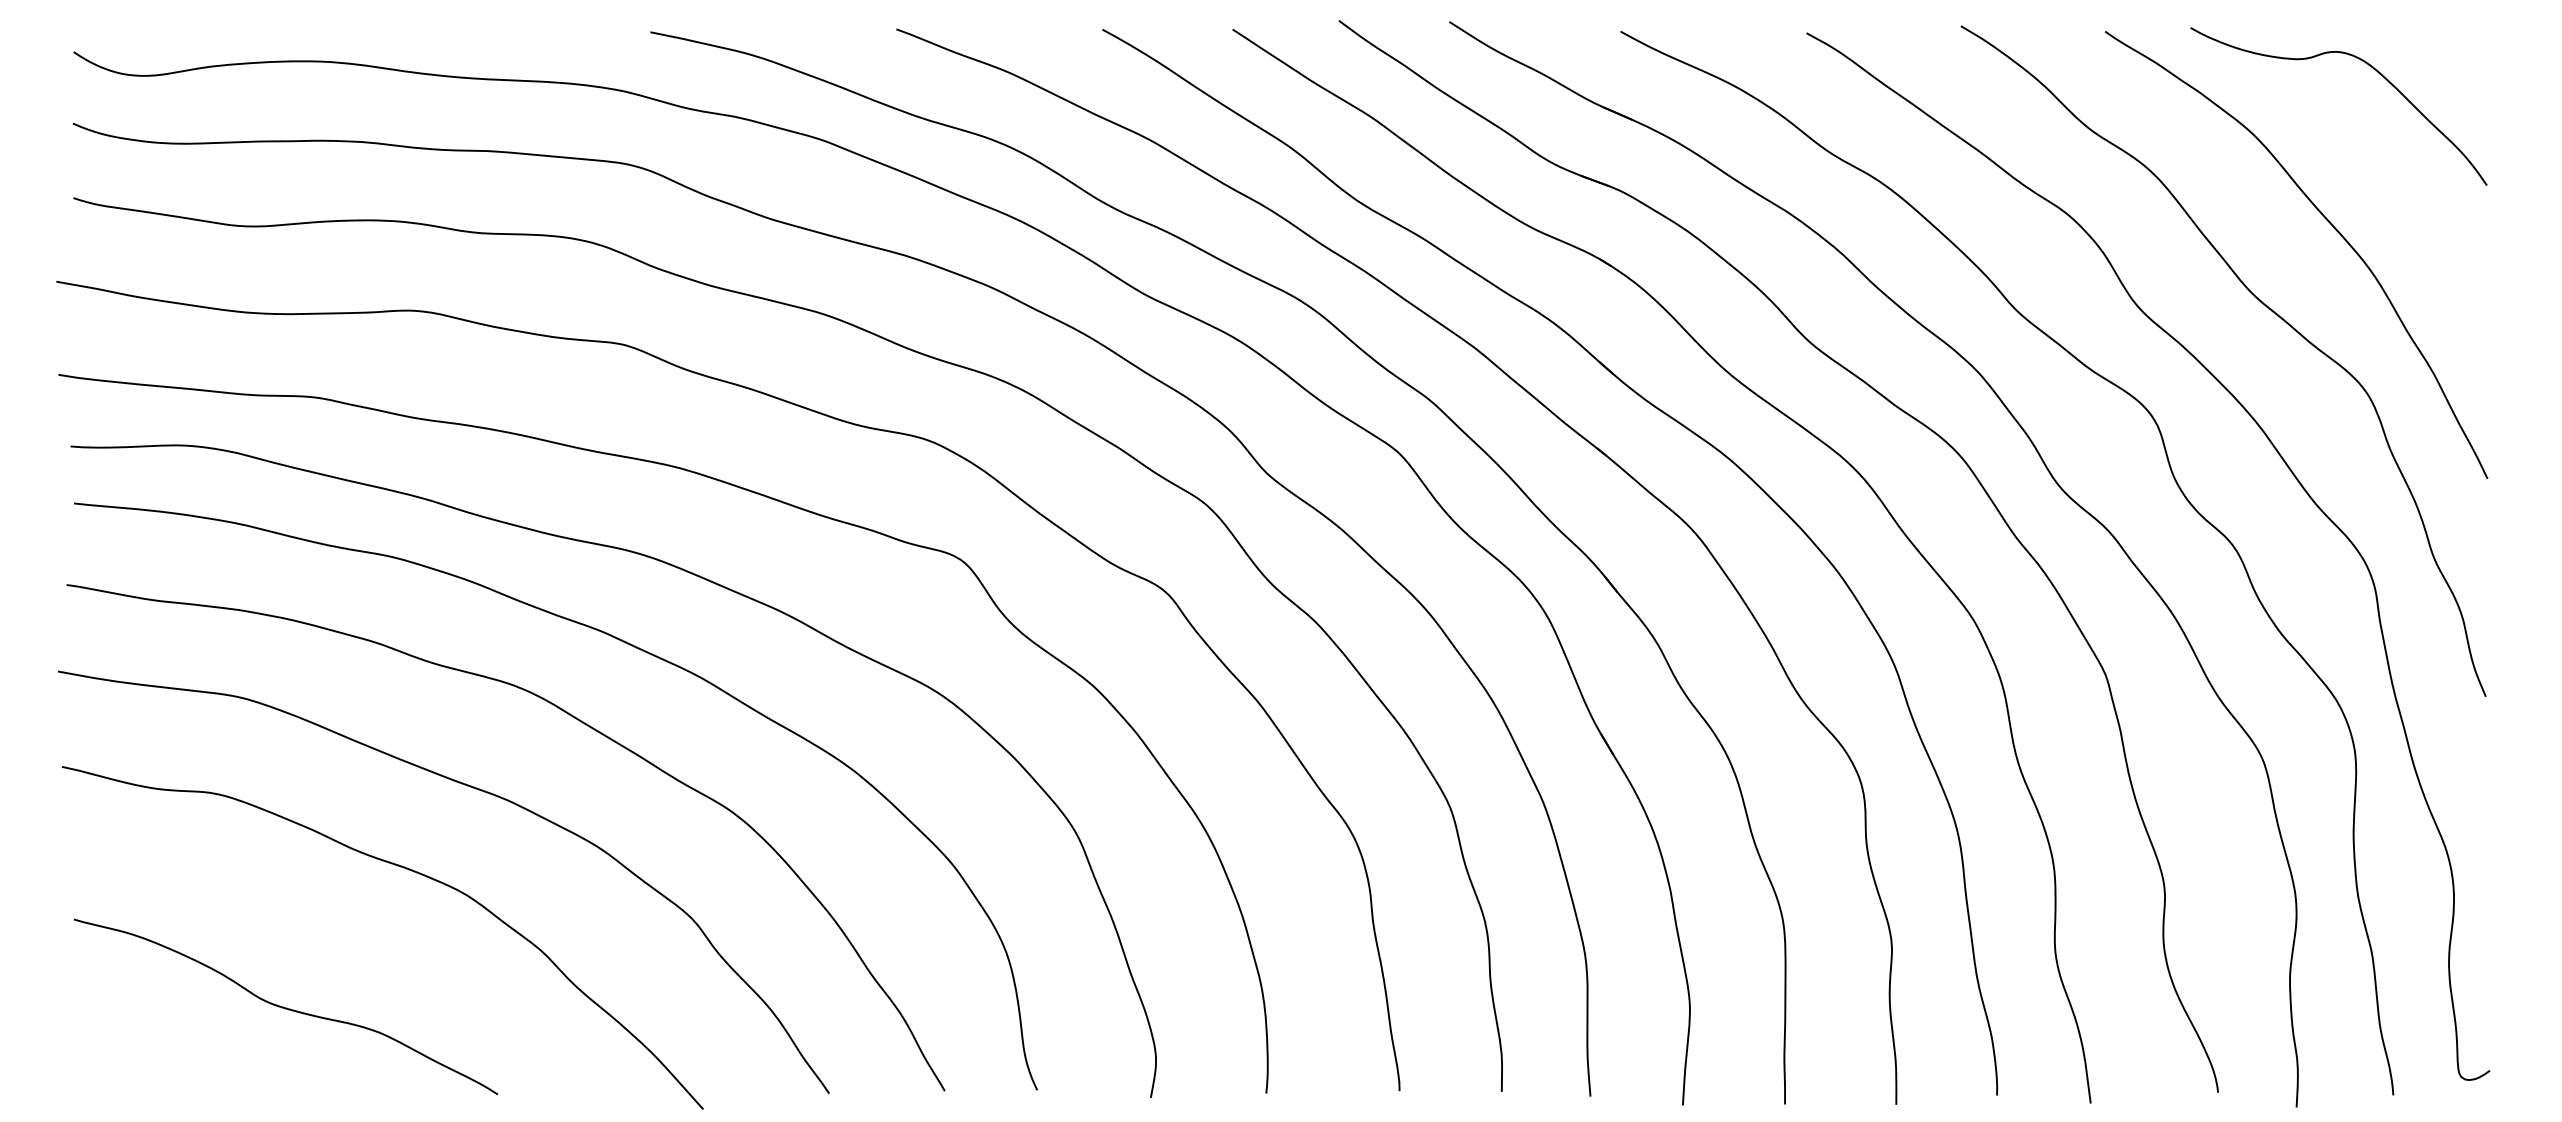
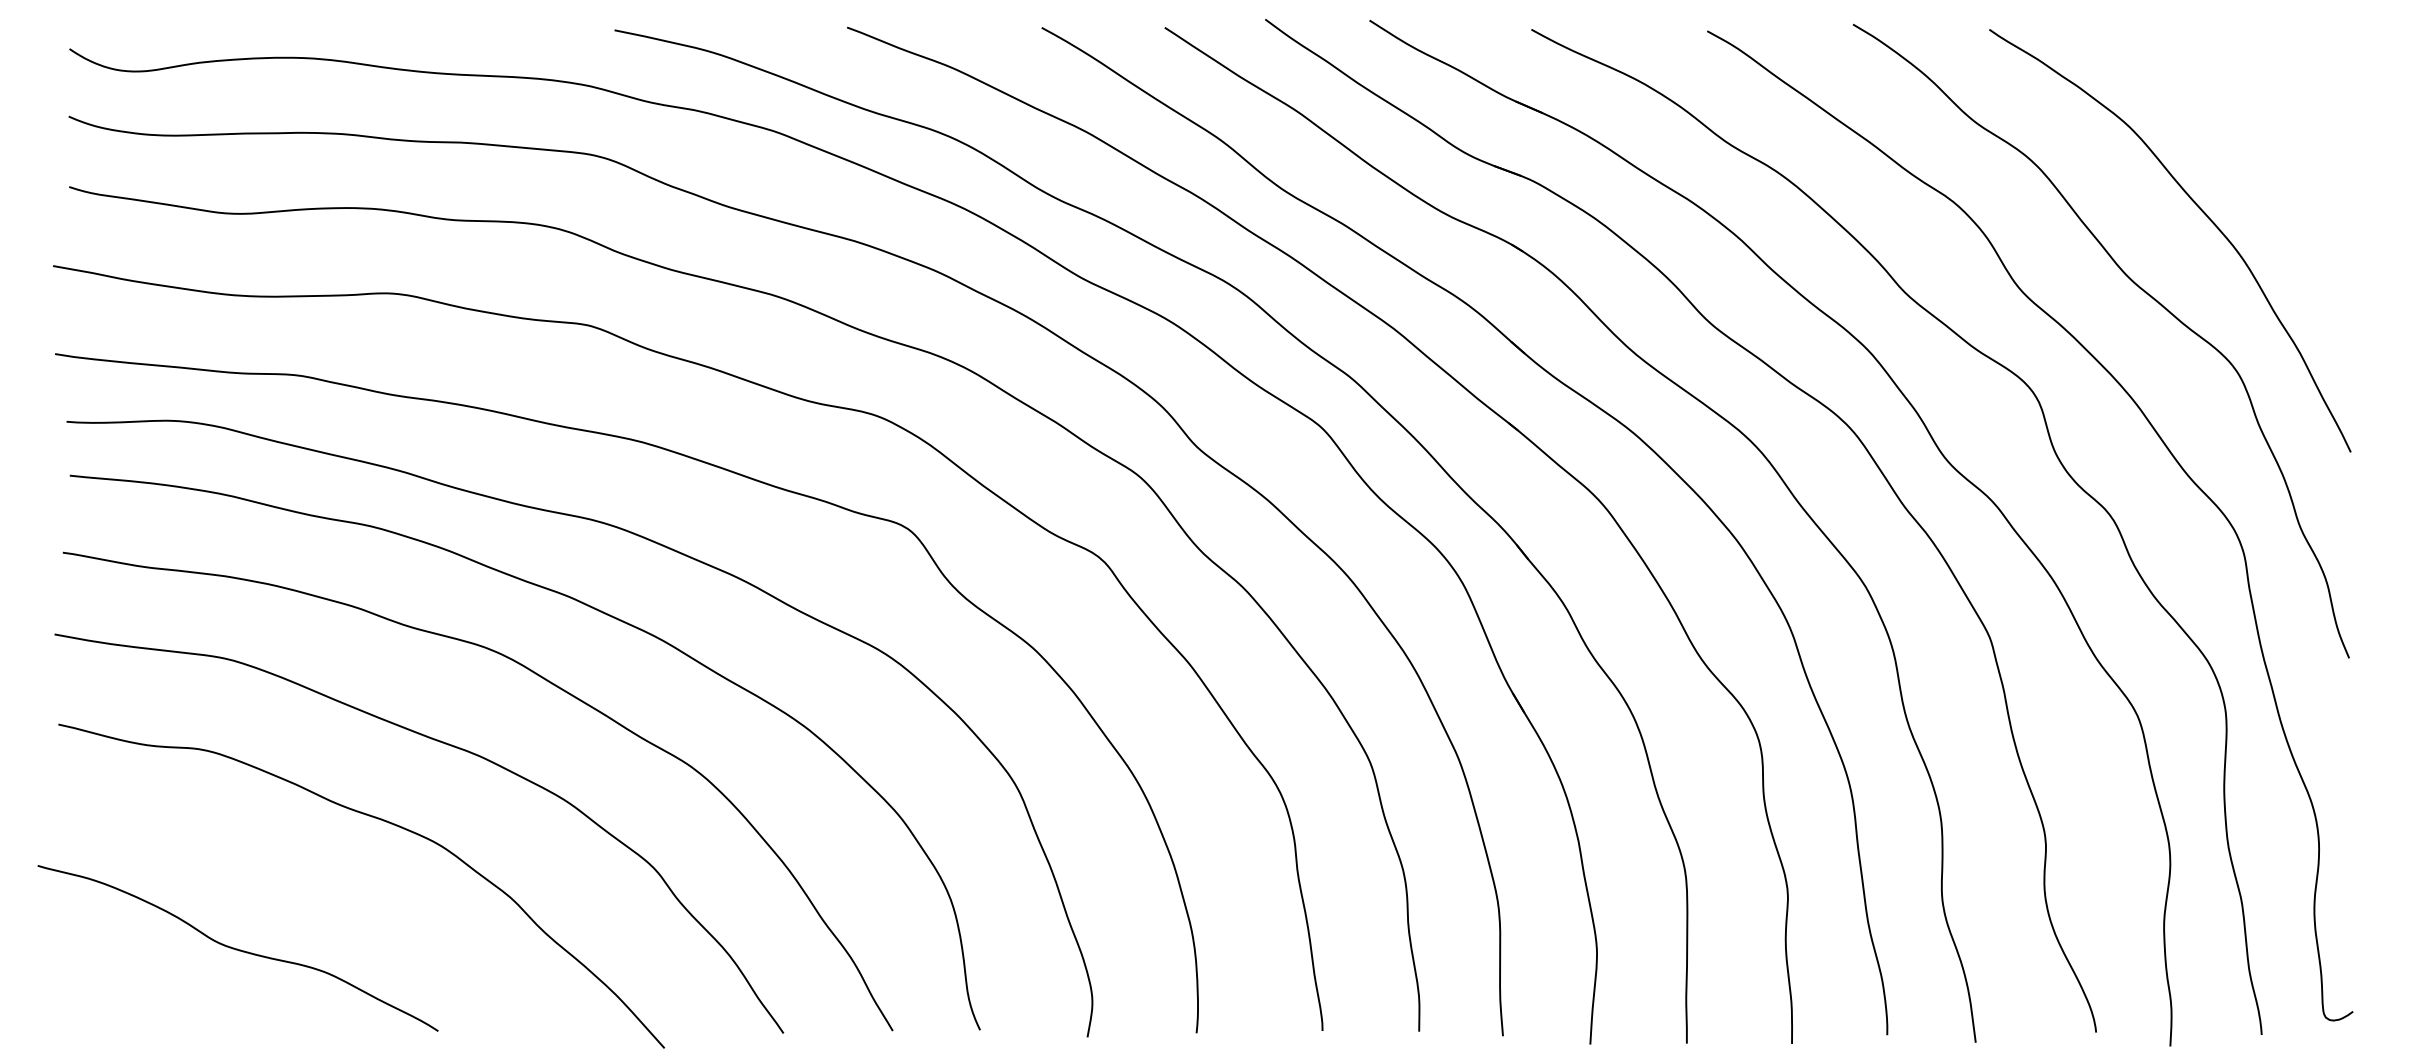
curve: (2367, 65) -> (2237, 61), removed
curve: (285, 1006) -> (237, 948), moved

